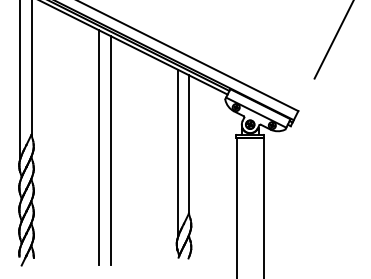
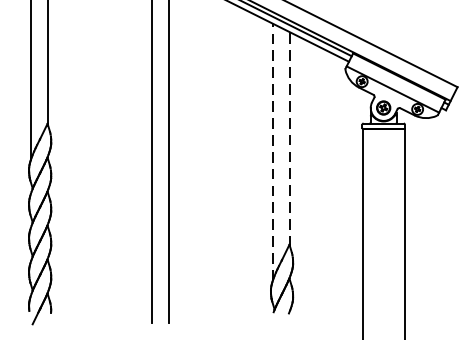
line: (189, 145) -> (290, 139), solid -> dashed
line: (177, 153) -> (271, 152), solid -> dashed

